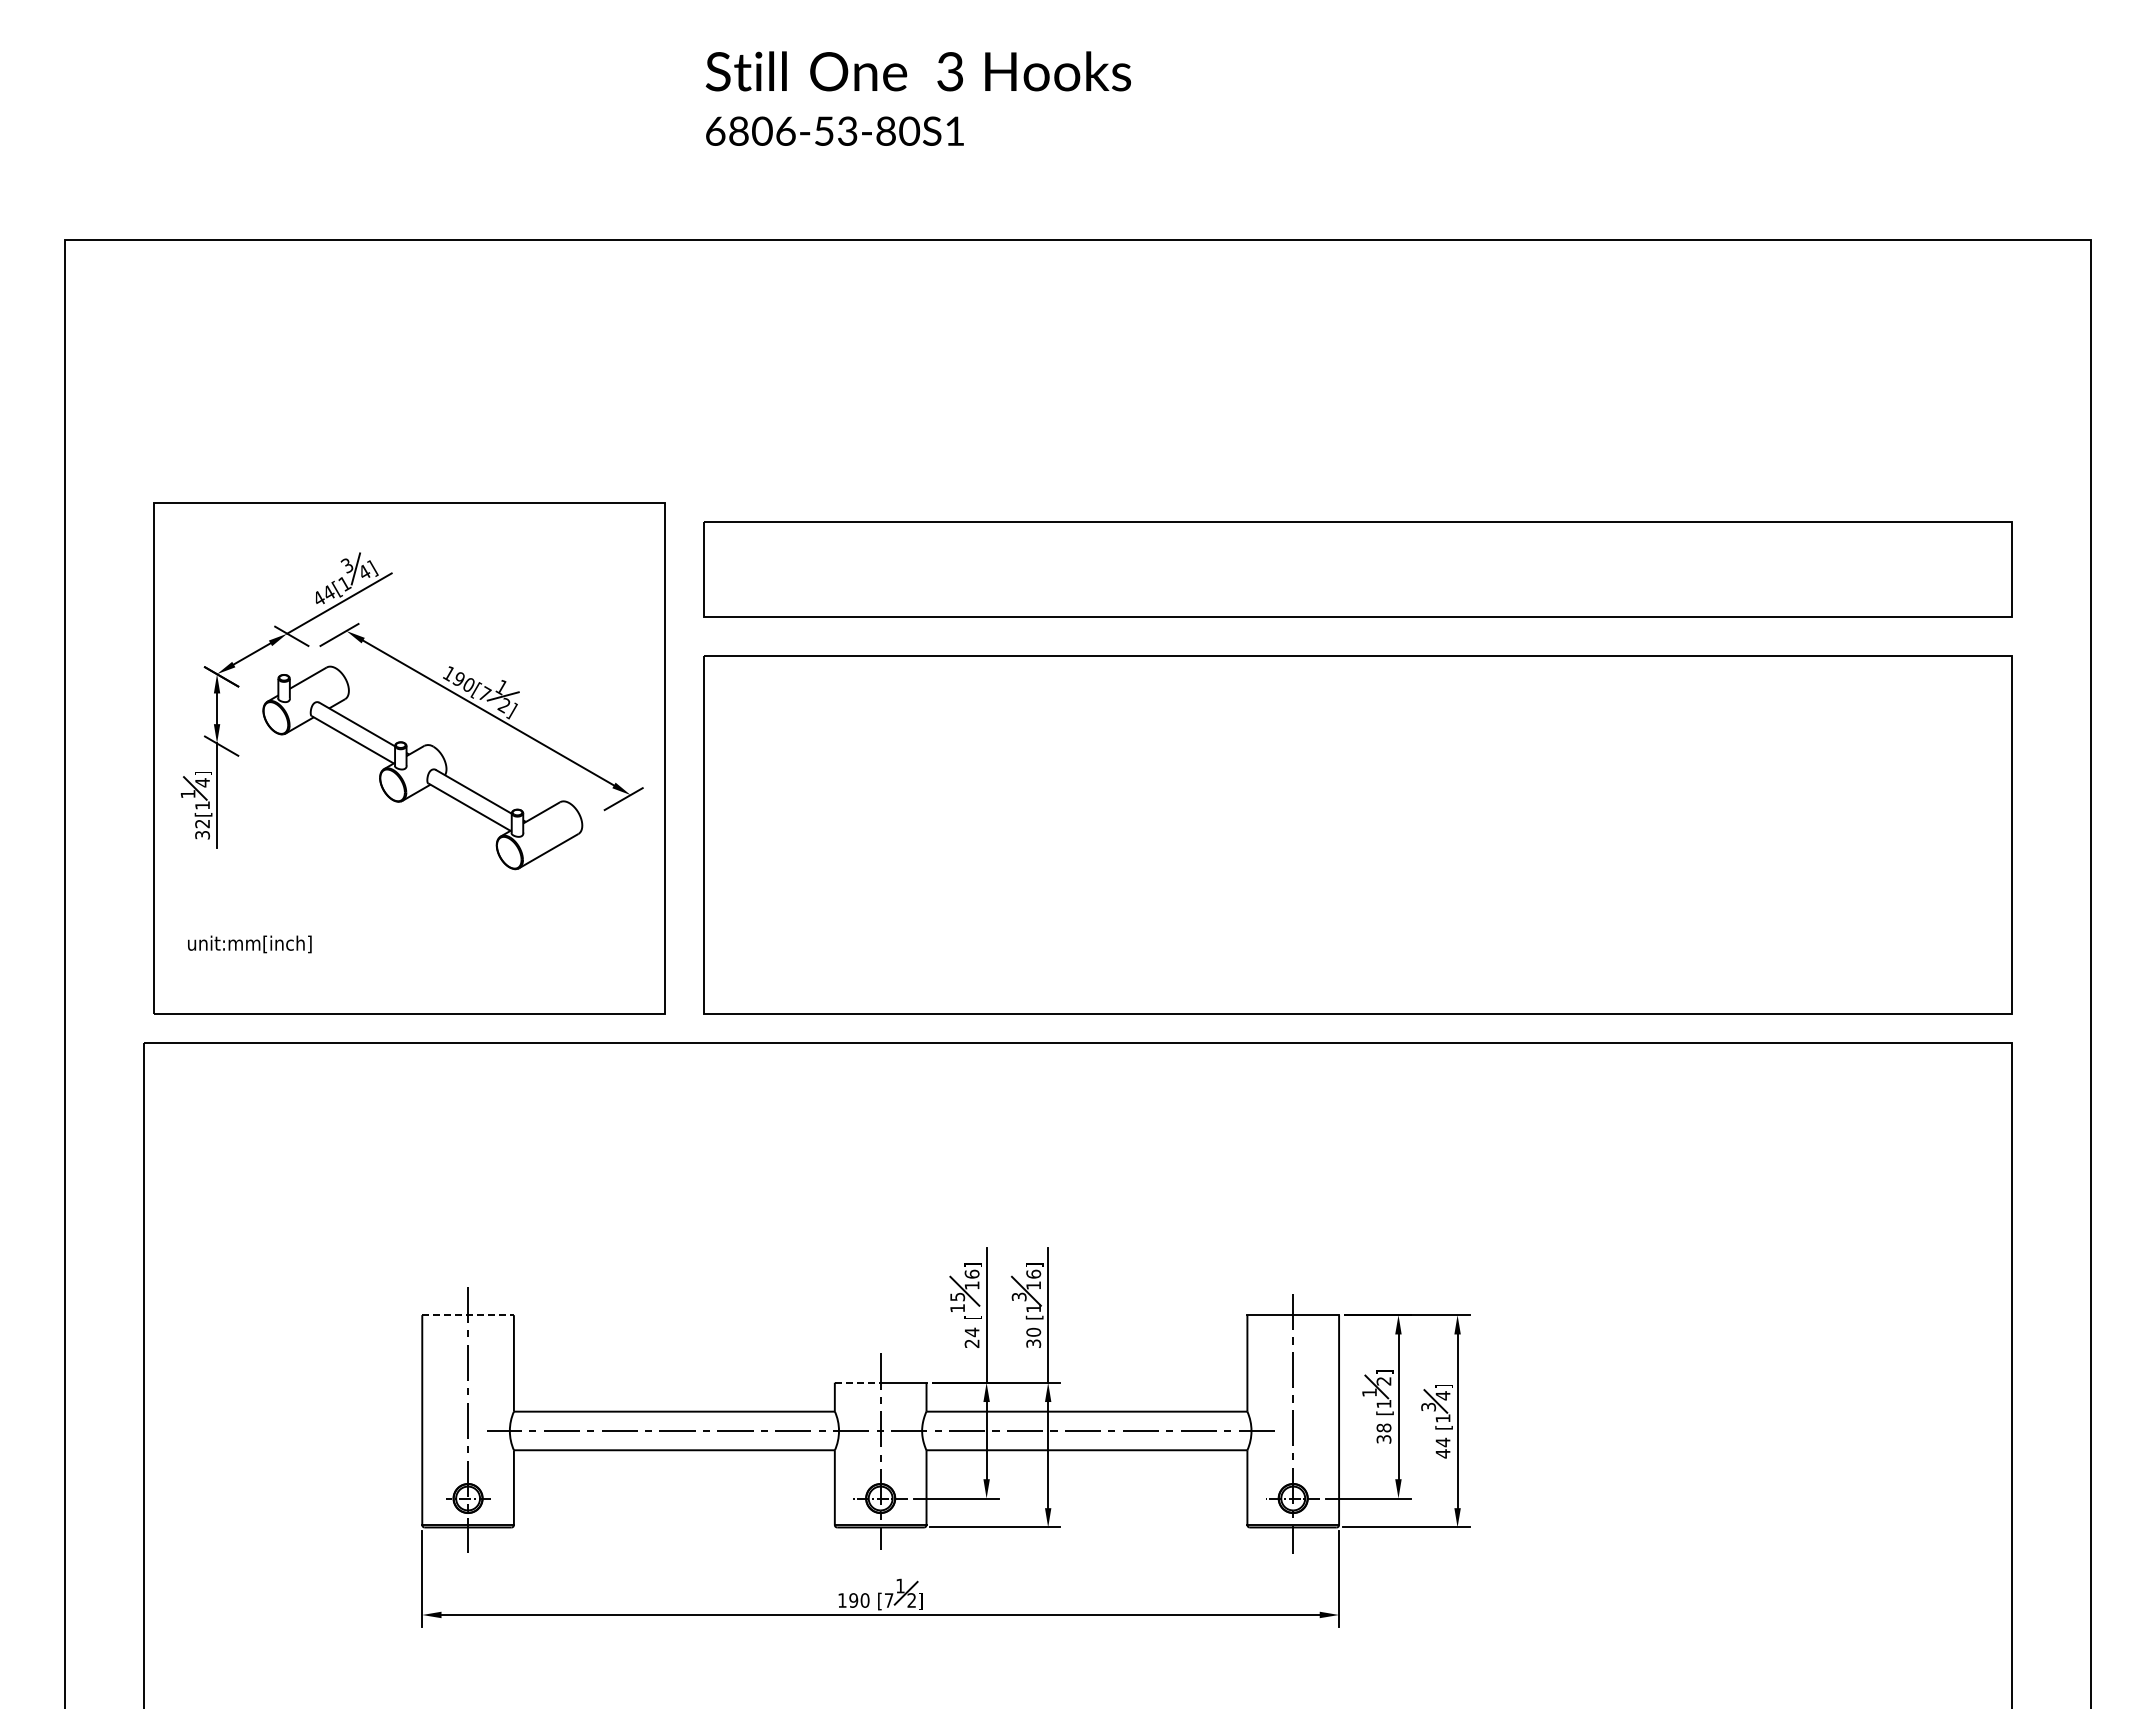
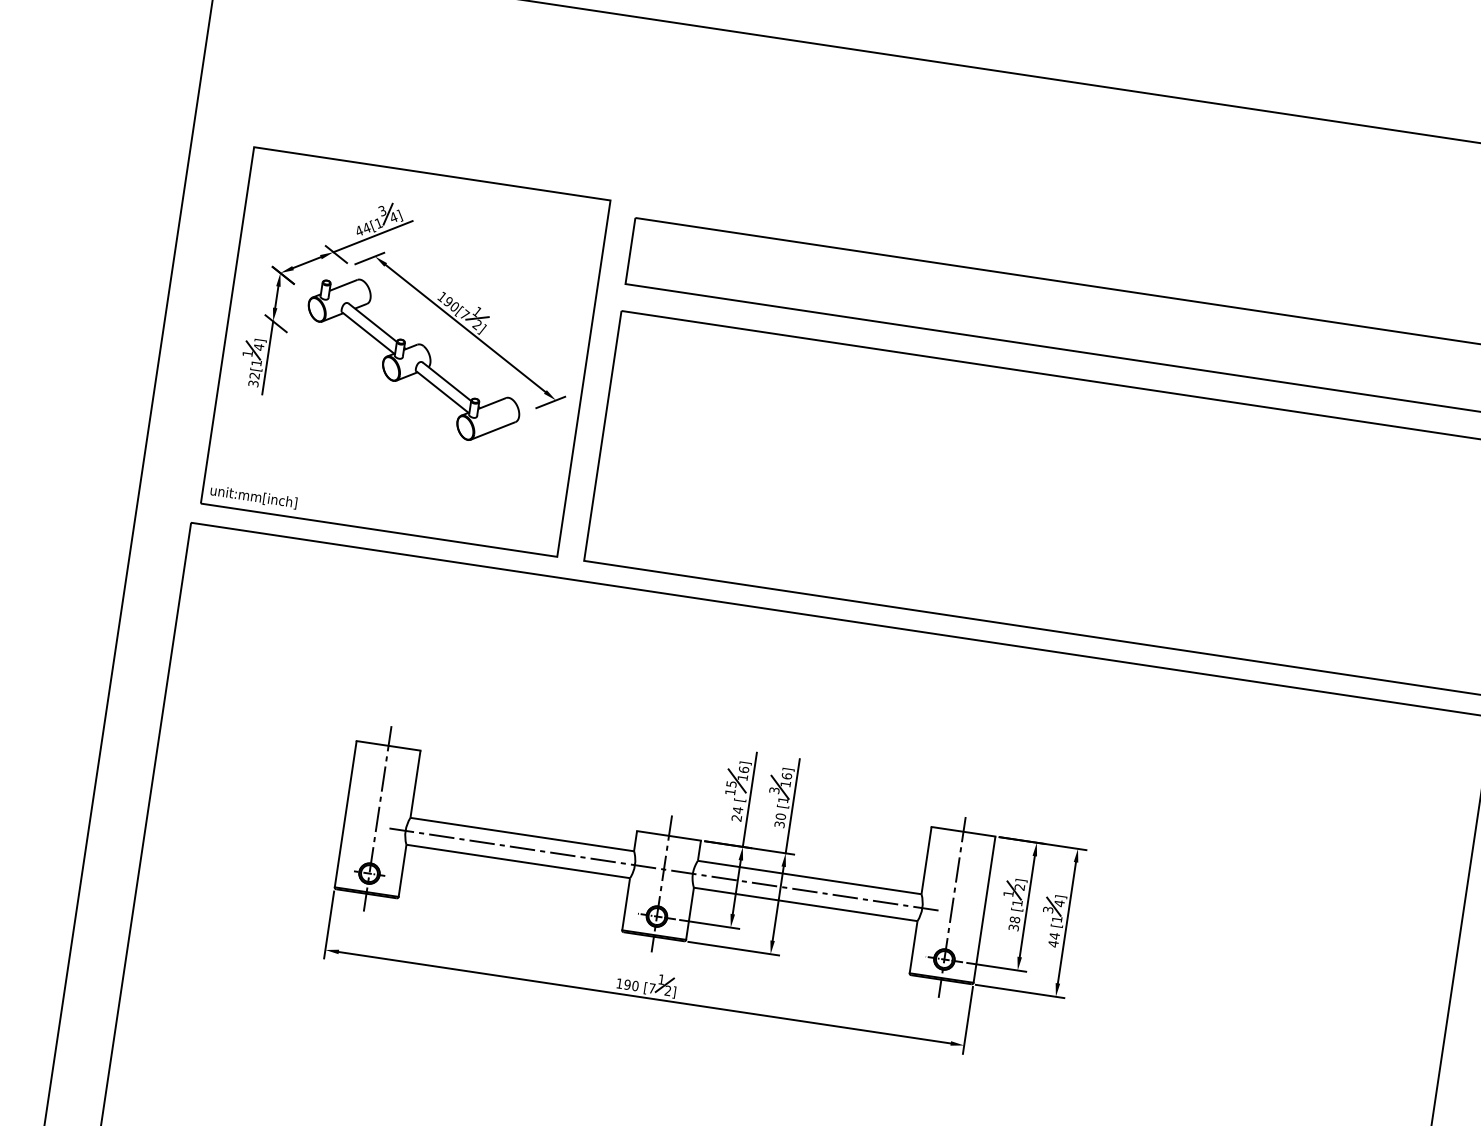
text: (249, 944) -> (253, 497), moved
line: (468, 1315) -> (388, 746), dashed -> solid
line: (857, 1382) -> (652, 833), dashed -> solid

